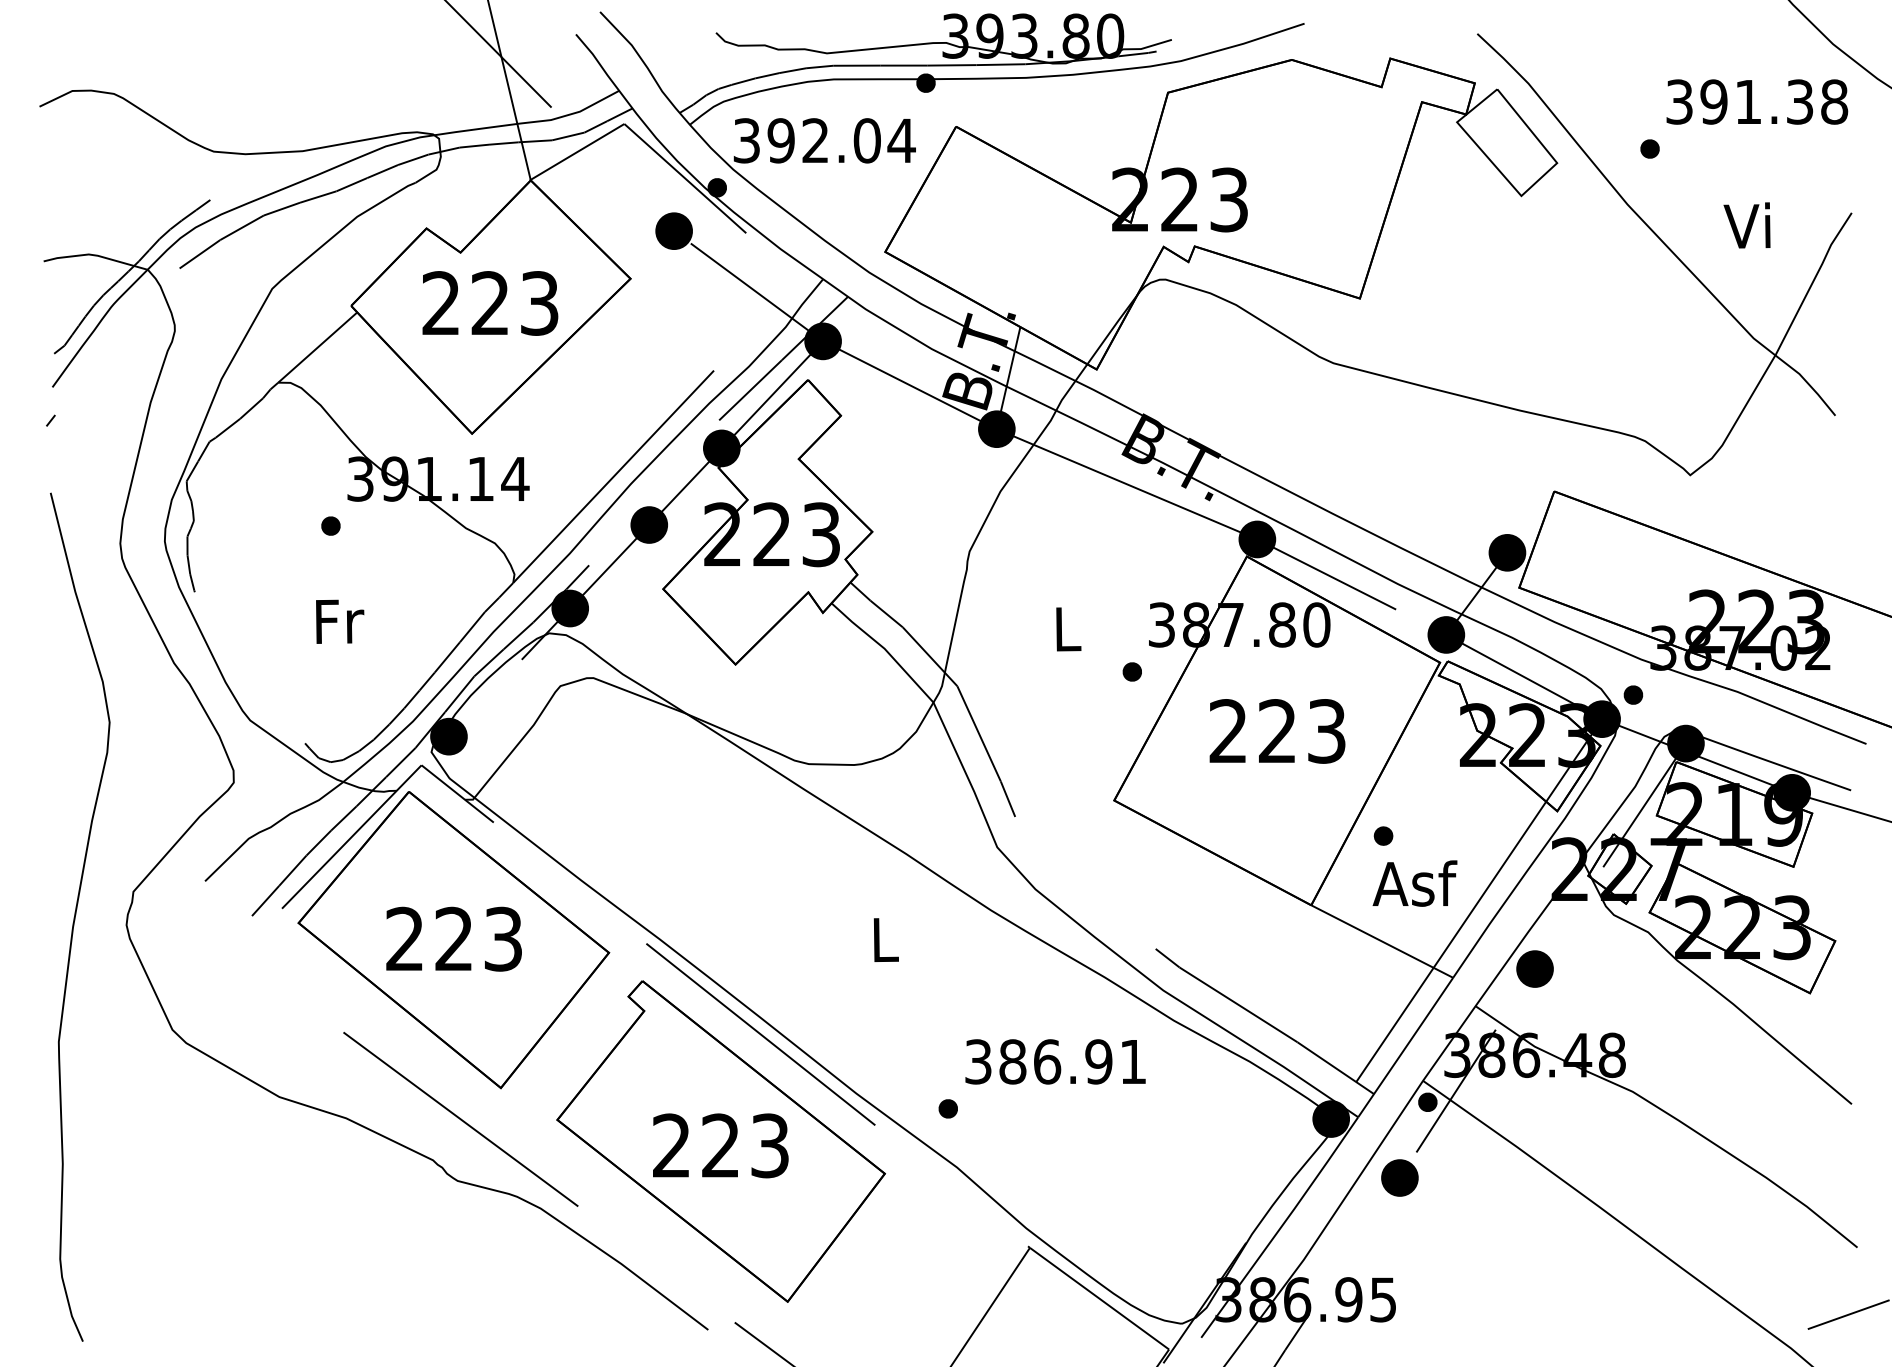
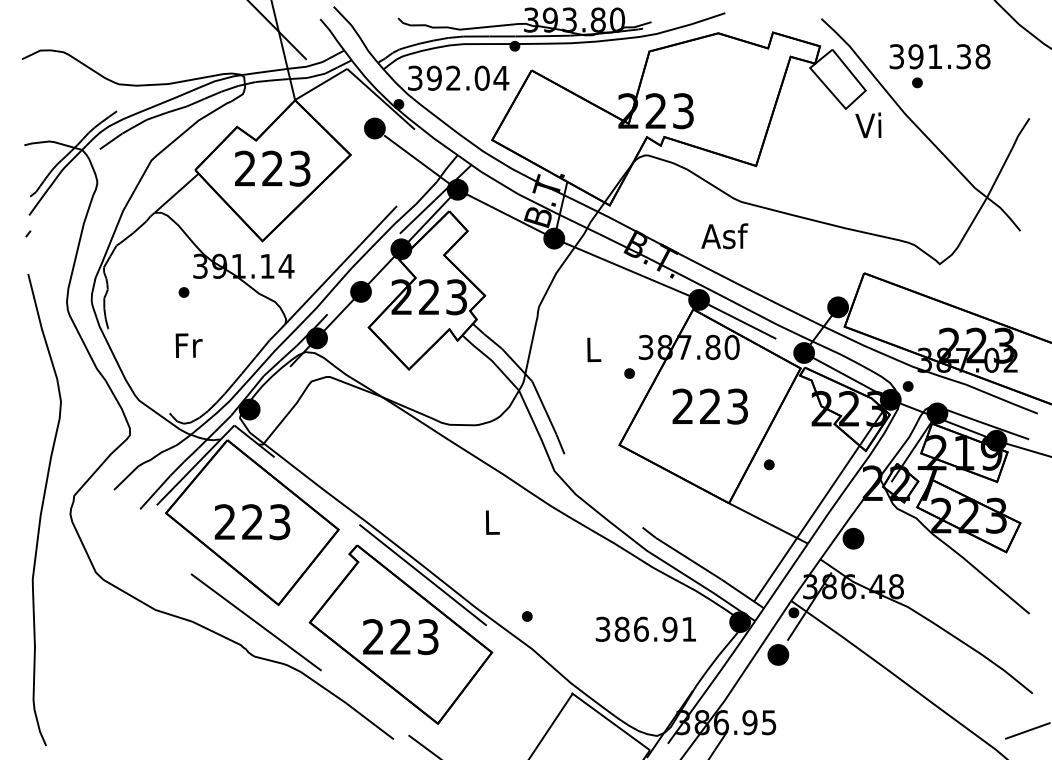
text: (1756, 101) -> (939, 56), moved
text: (1747, 225) -> (868, 125), moved
text: (1414, 884) -> (724, 236), moved
text: (1054, 1060) -> (645, 628), moved

